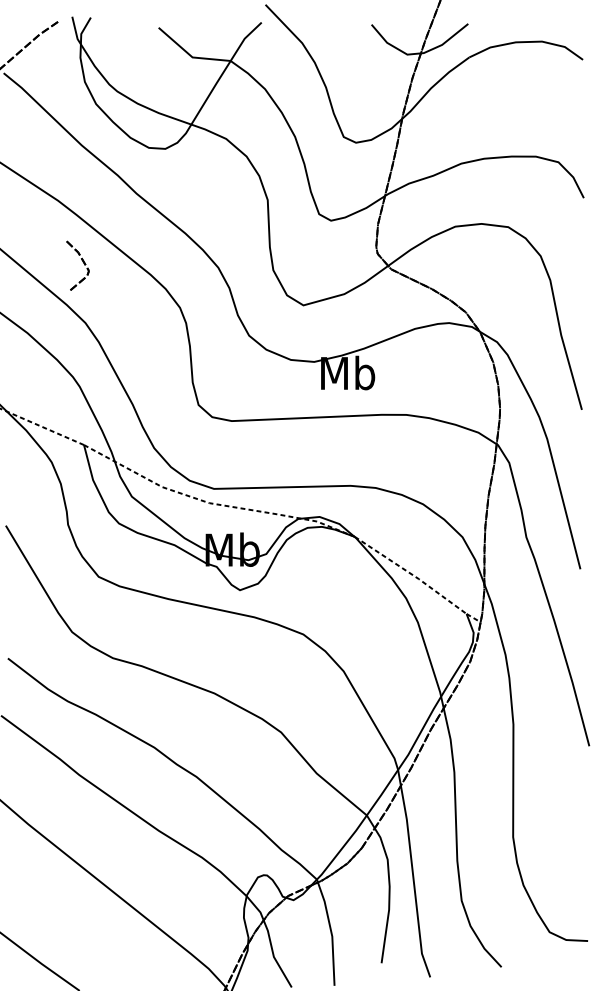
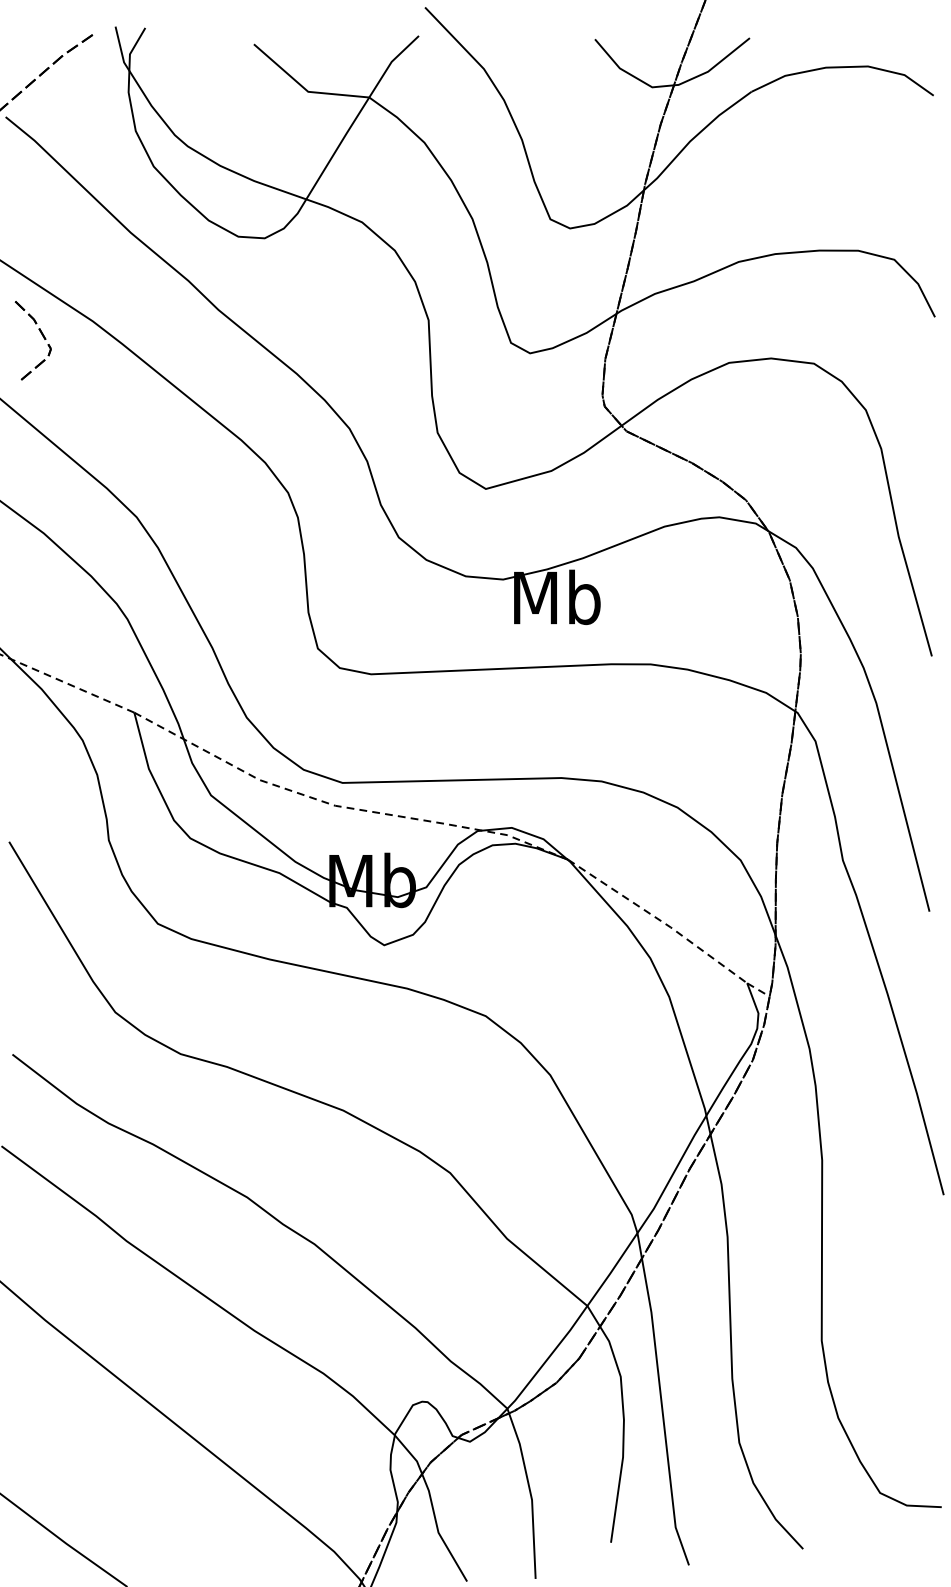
part: (77, 265) -> (32, 340), moved

